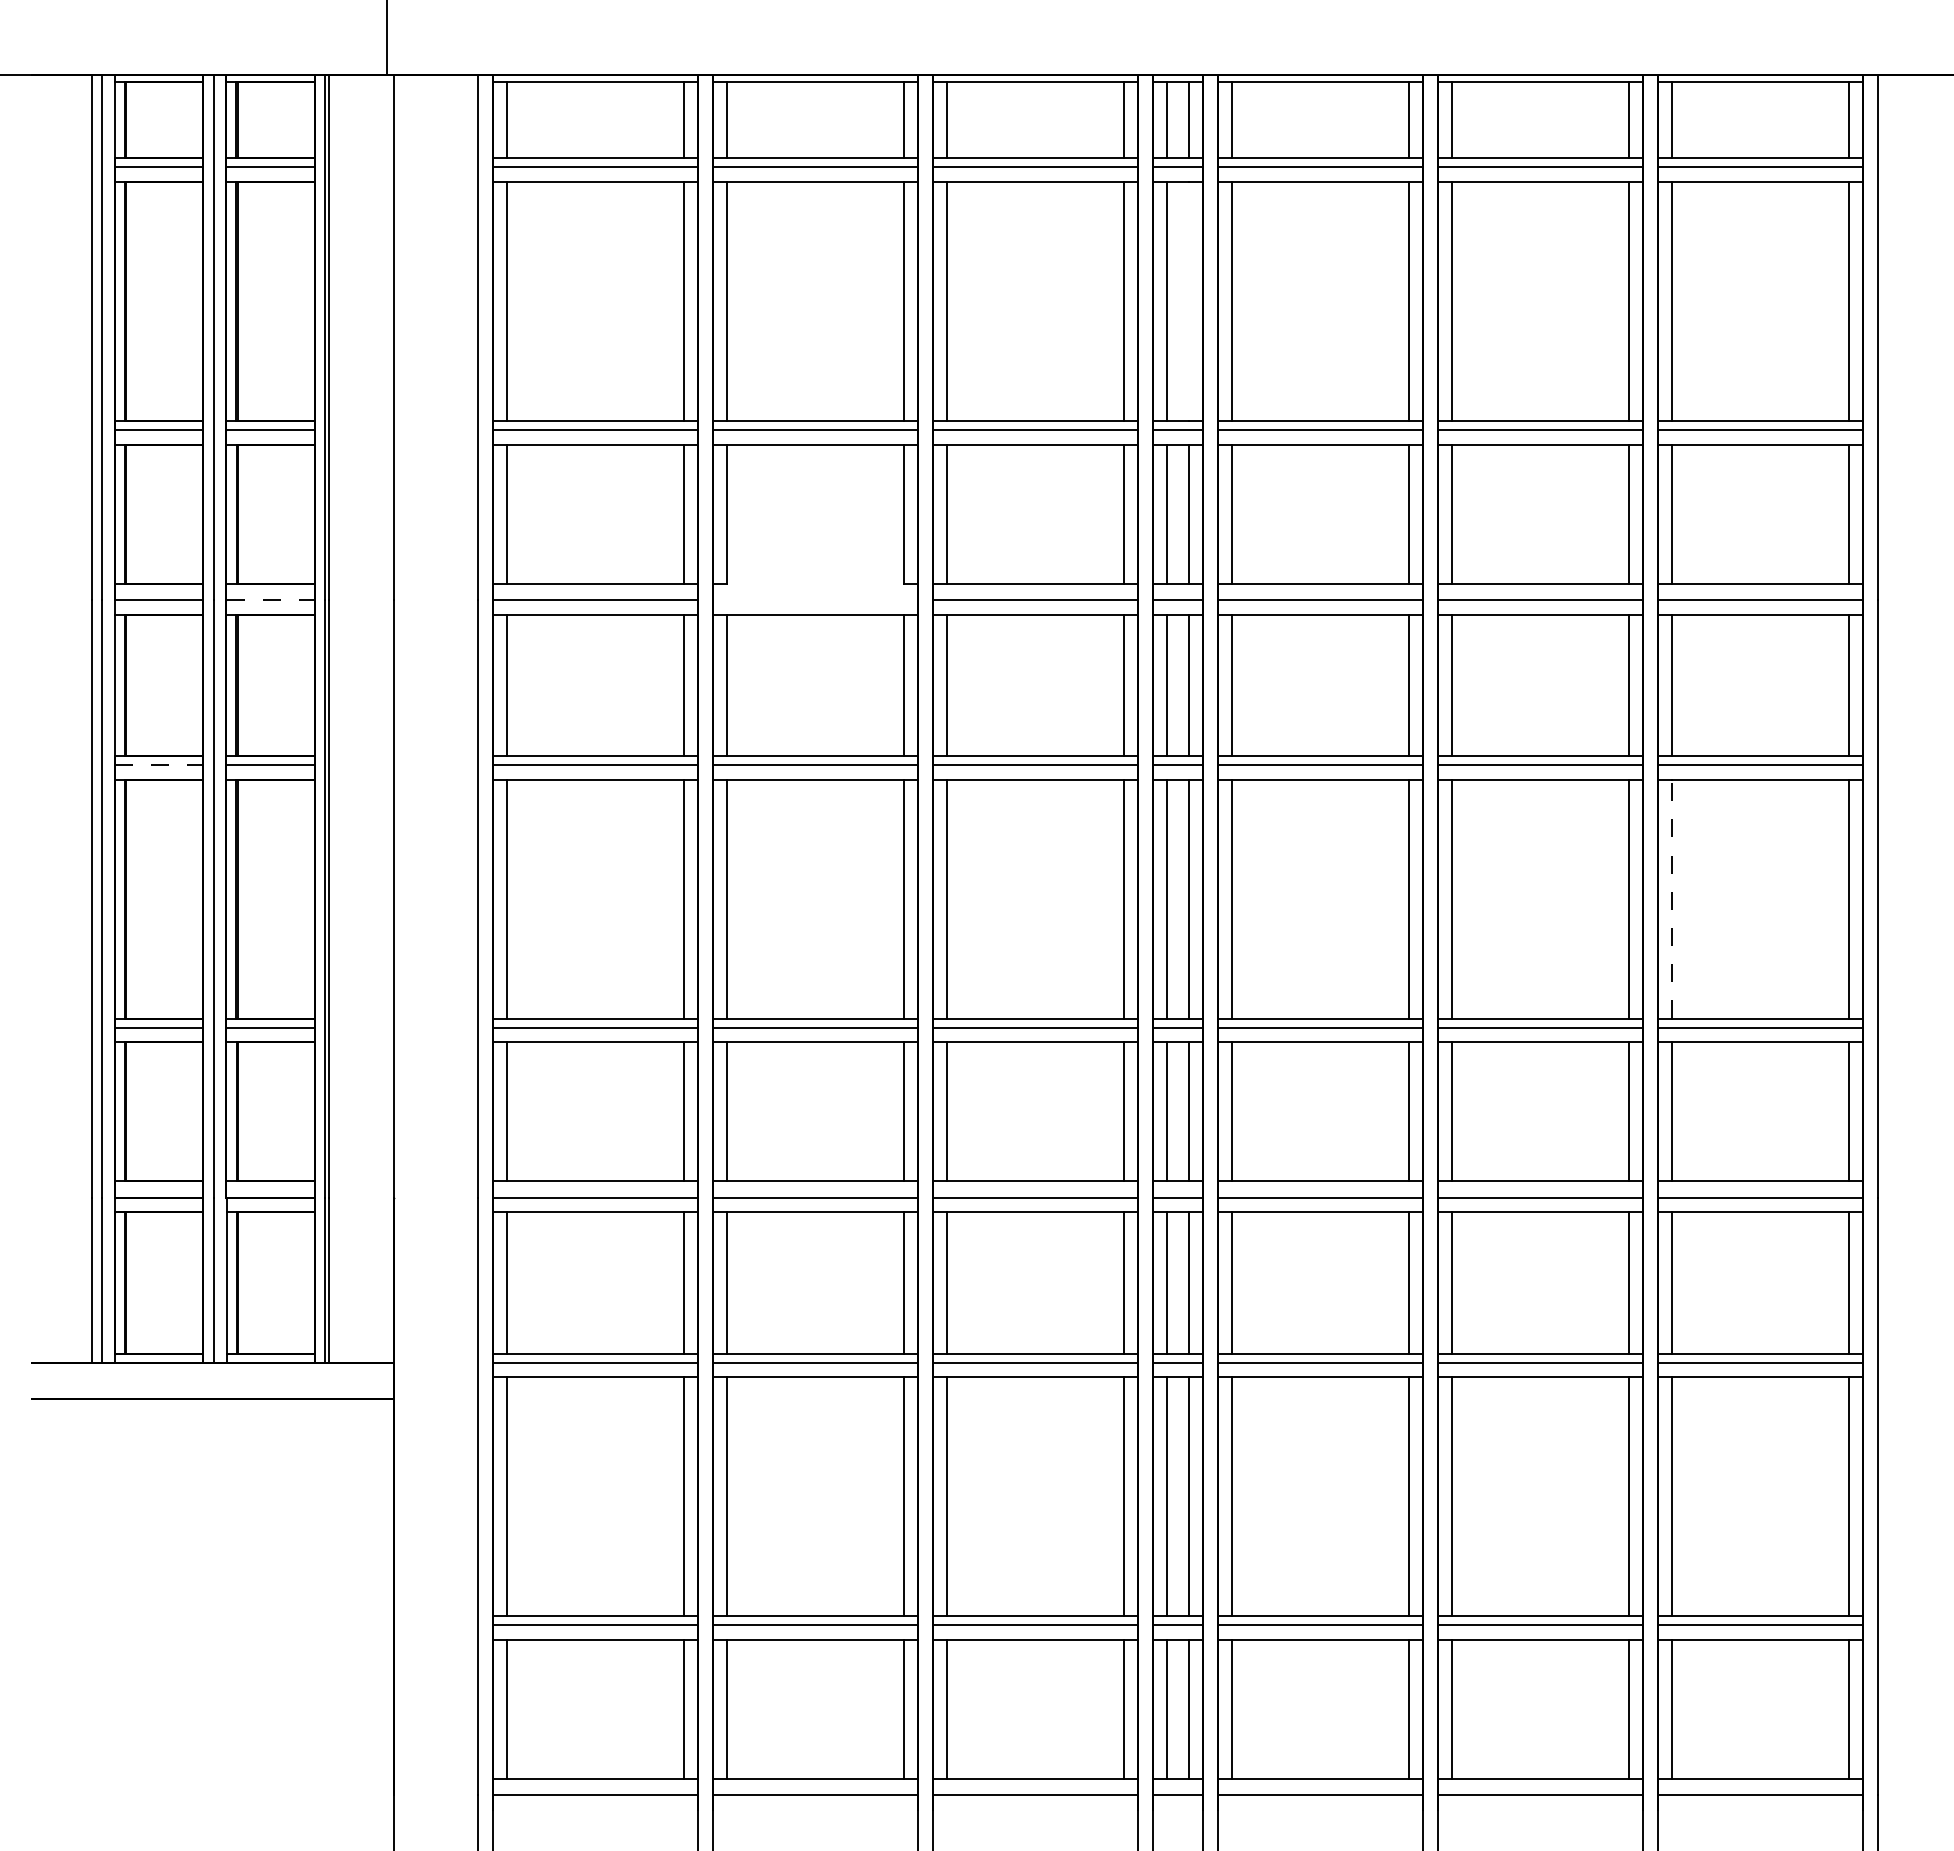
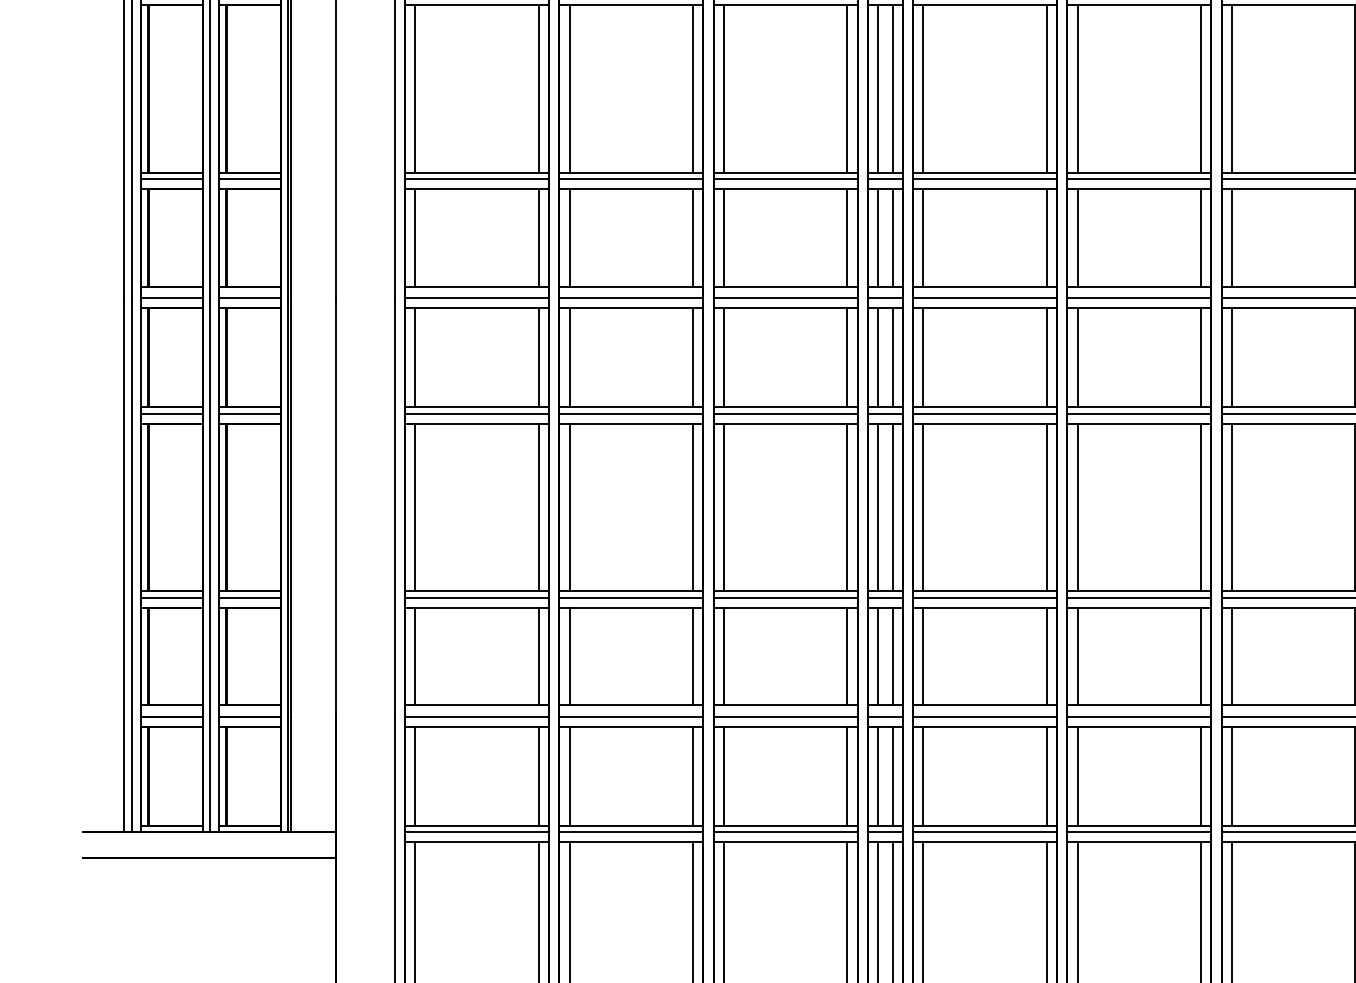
line: (1188, 300) -> (892, 88), added
line: (815, 583) -> (631, 286), added
line: (271, 600) -> (250, 298), dashed -> solid
line: (815, 600) -> (631, 298), added
line: (159, 765) -> (171, 413), dashed -> solid
line: (1672, 899) -> (1231, 507), dashed -> solid

